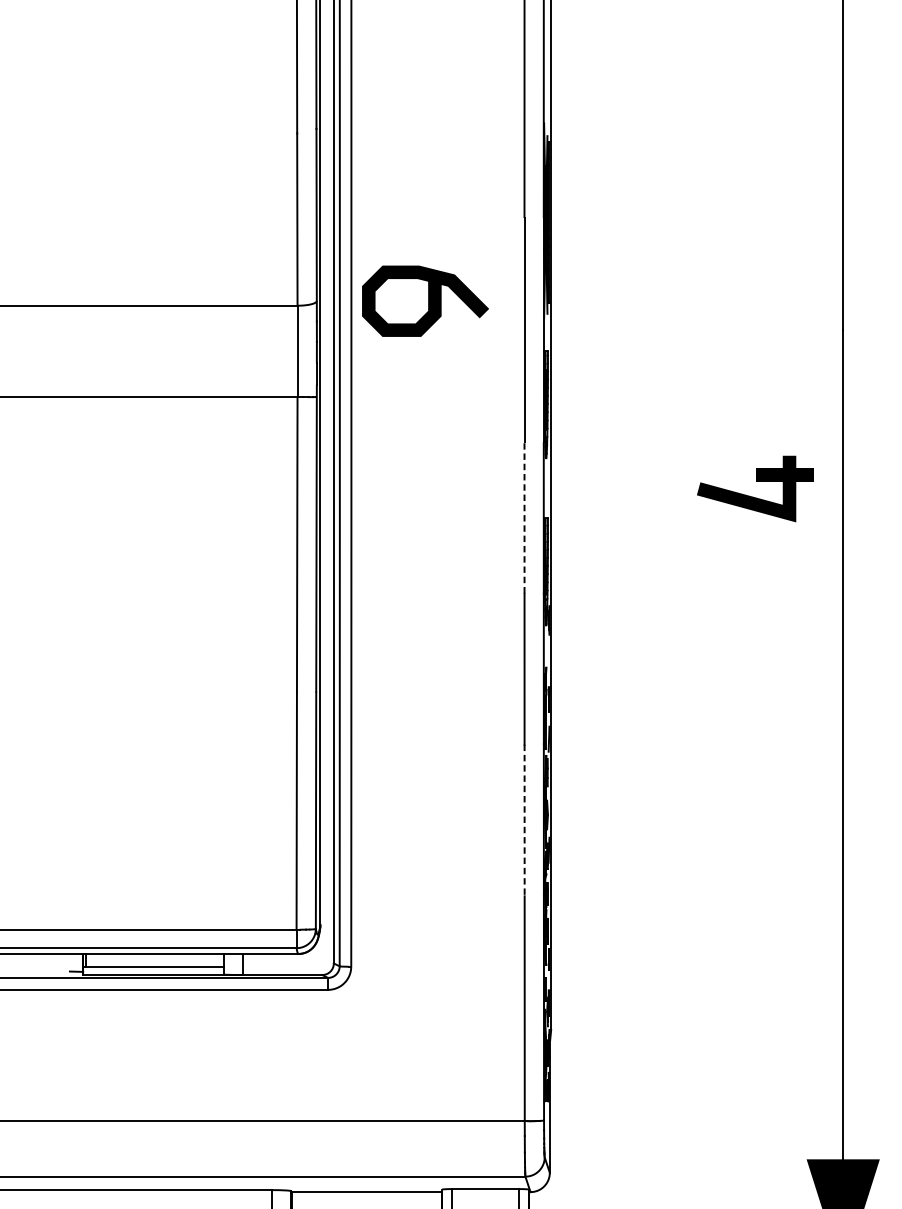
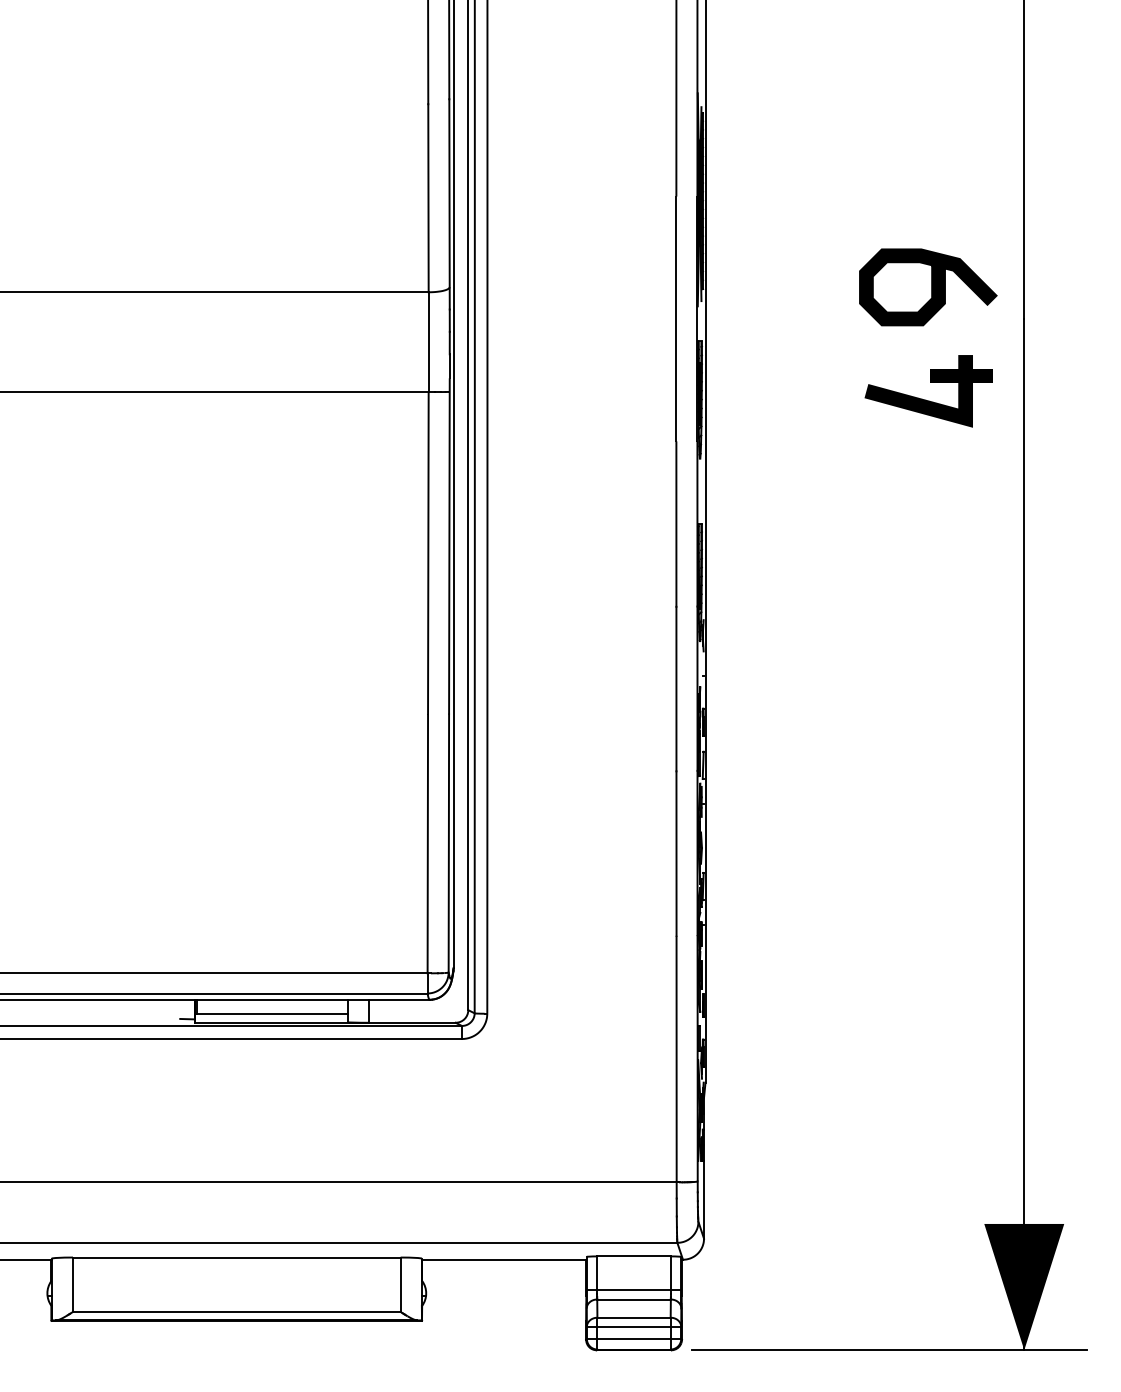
curve: (428, 301) -> (931, 287), moved
part: (753, 496) -> (926, 399), moved
line: (524, 519) -> (676, 525), dashed -> solid
line: (524, 820) -> (676, 854), dashed -> solid

